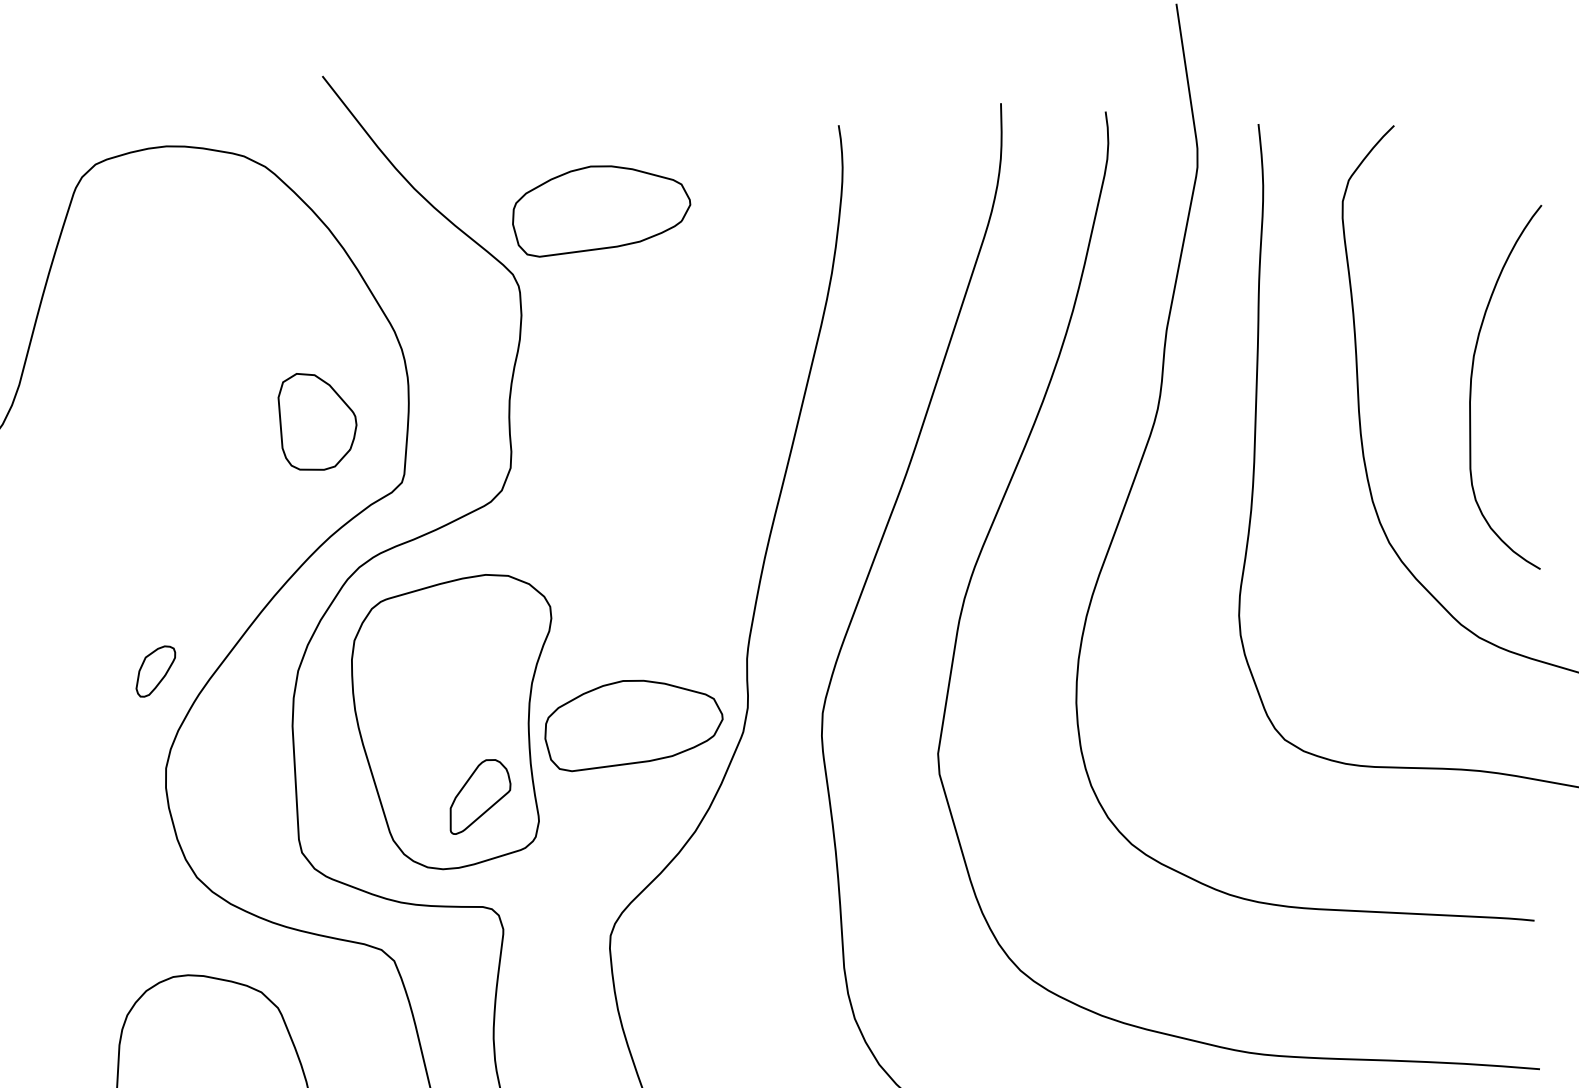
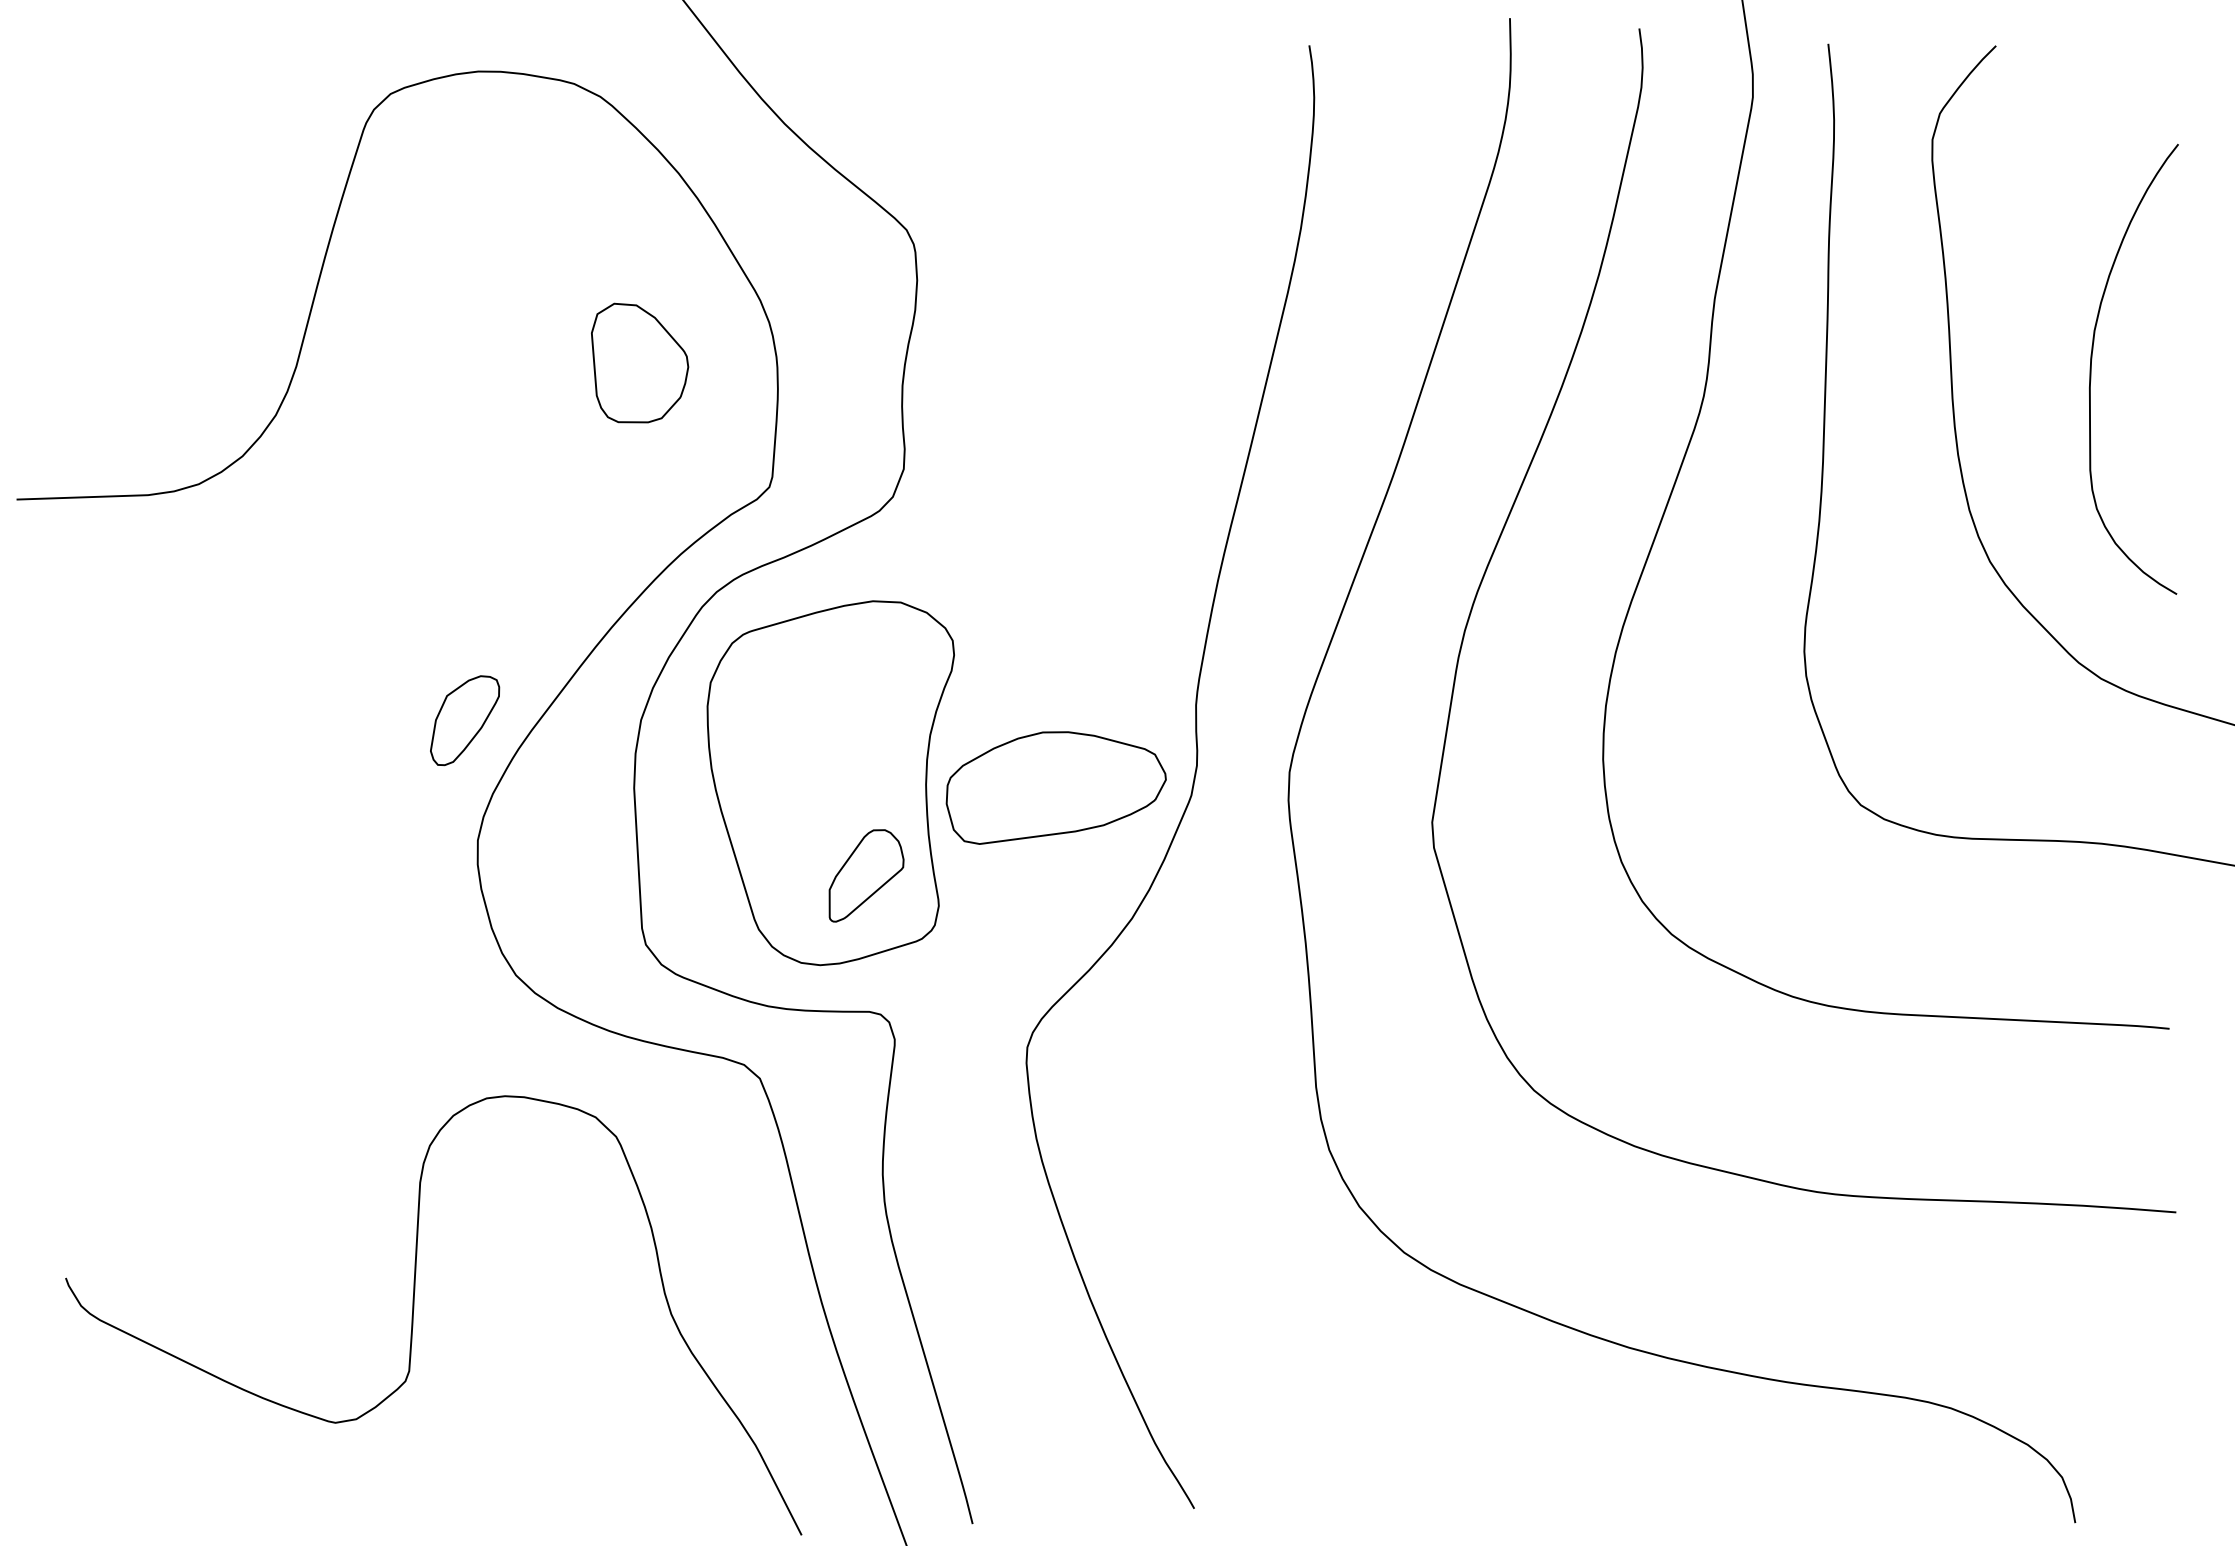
part: (601, 211) -> (1015, 151), removed
part: (317, 421) -> (640, 362), moved
part: (156, 671) -> (465, 720), size x1.43

